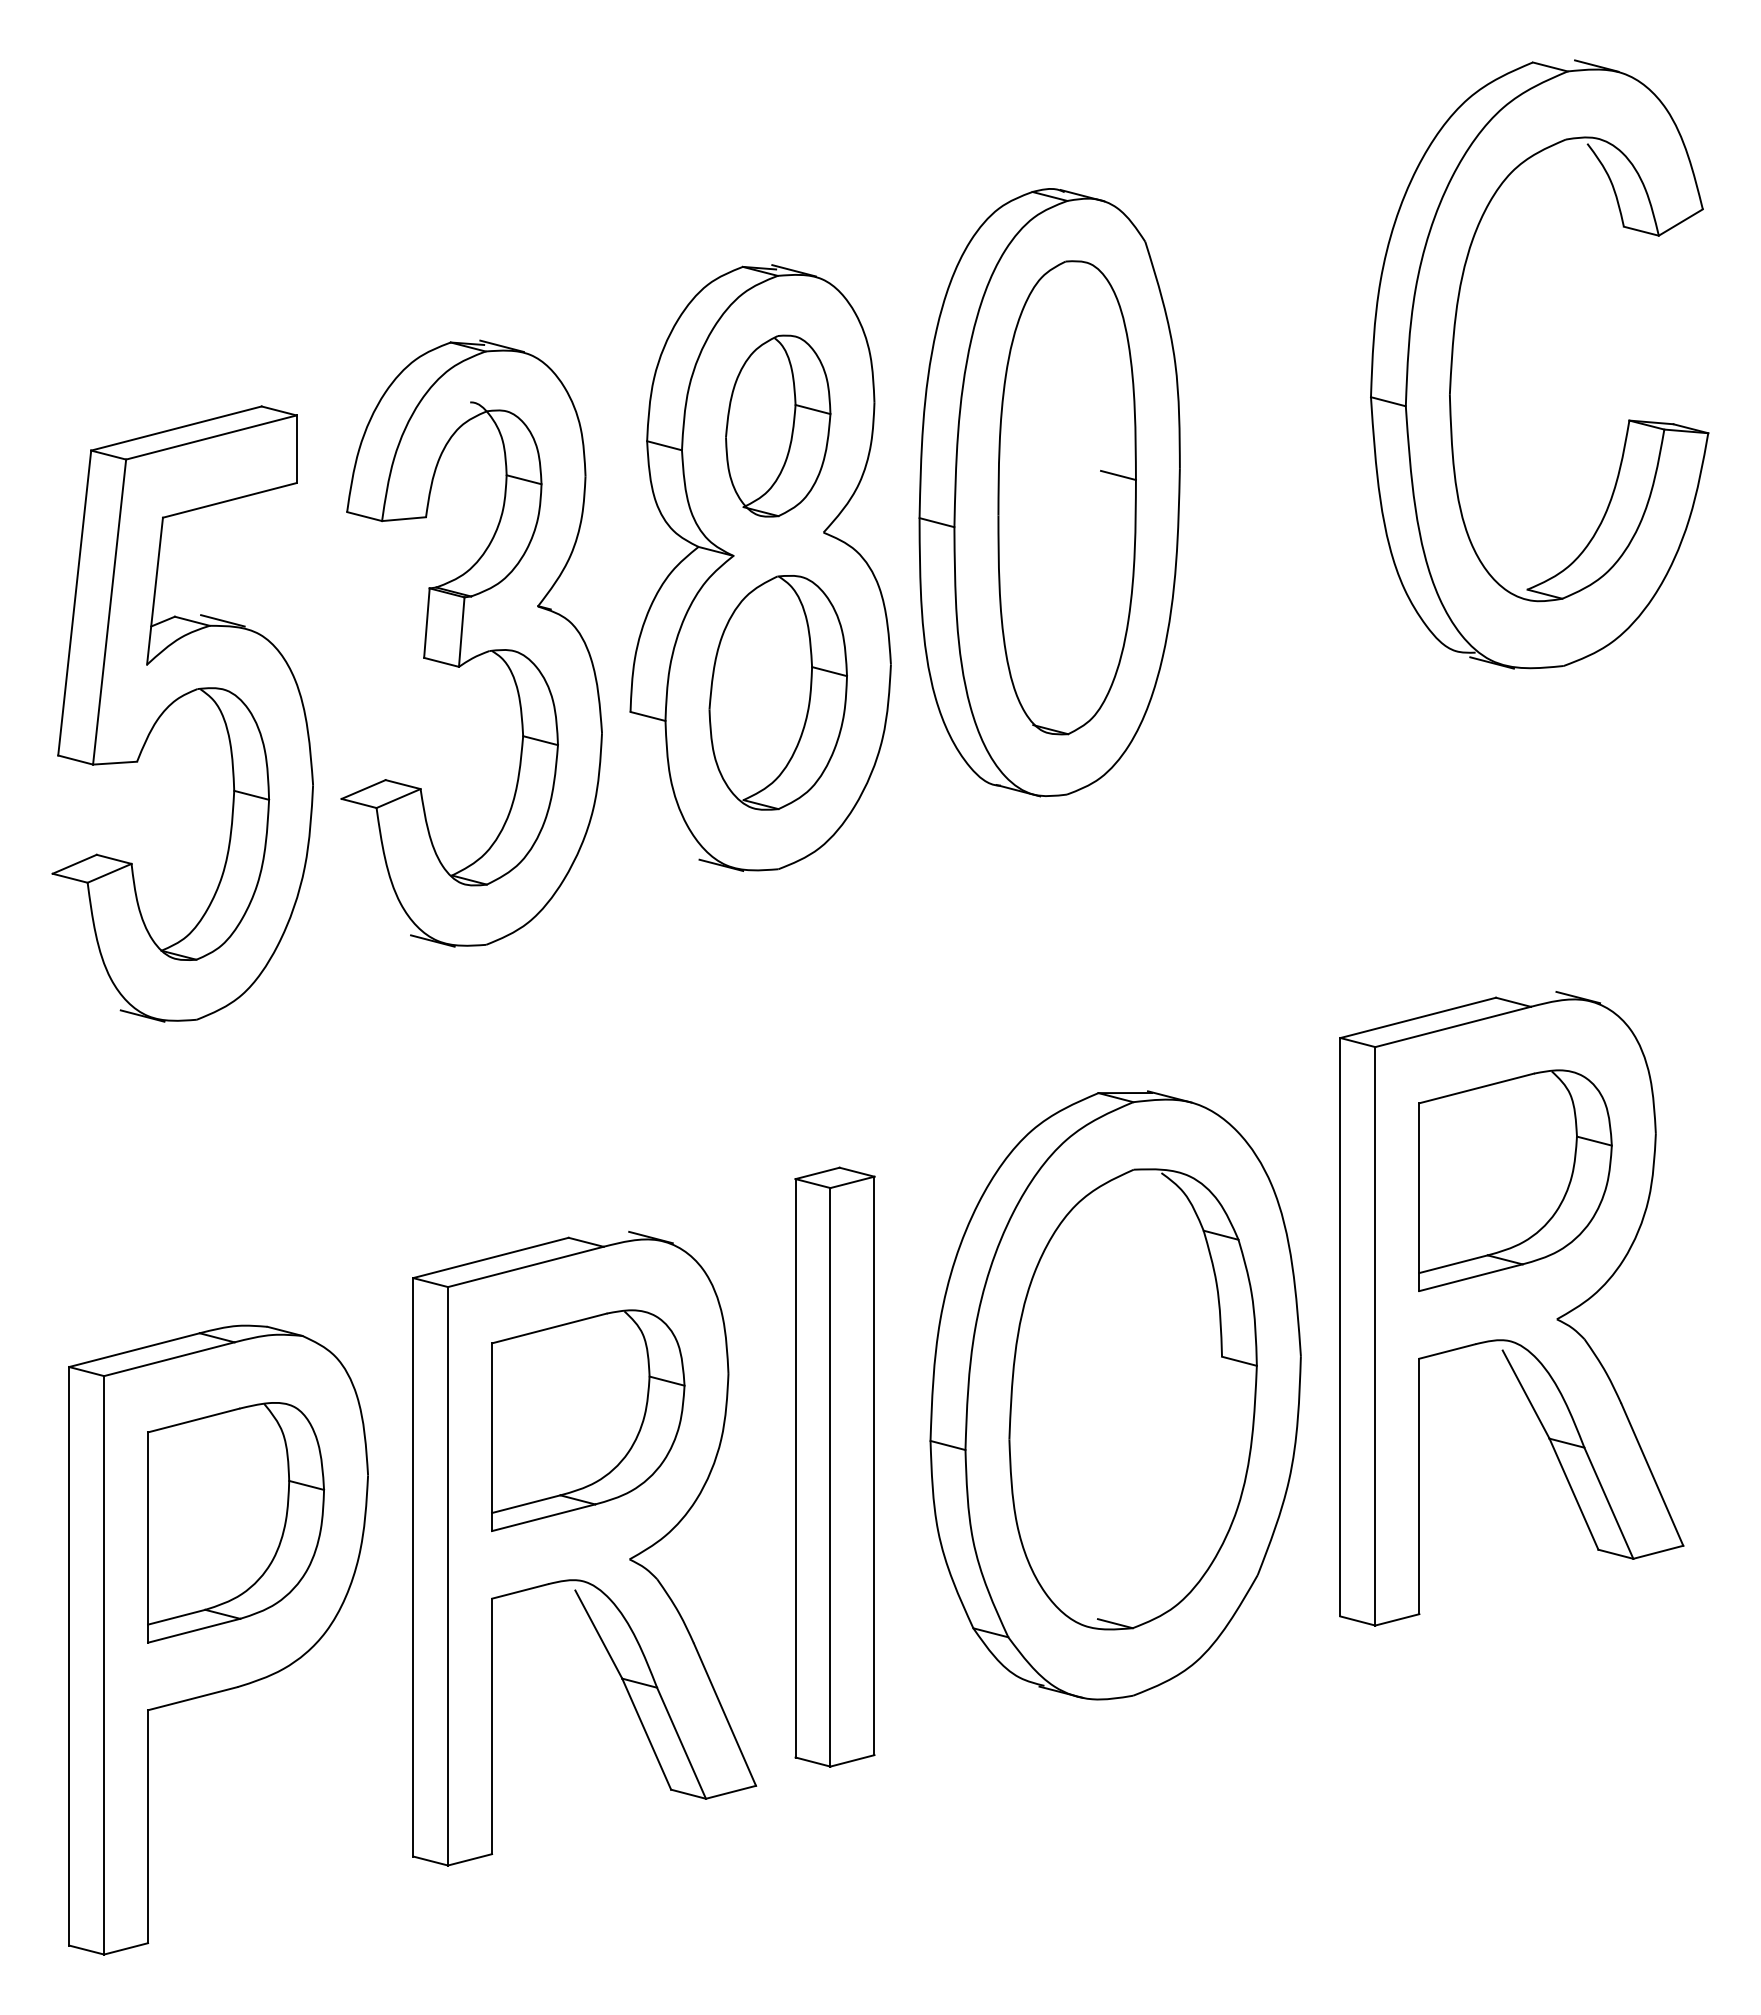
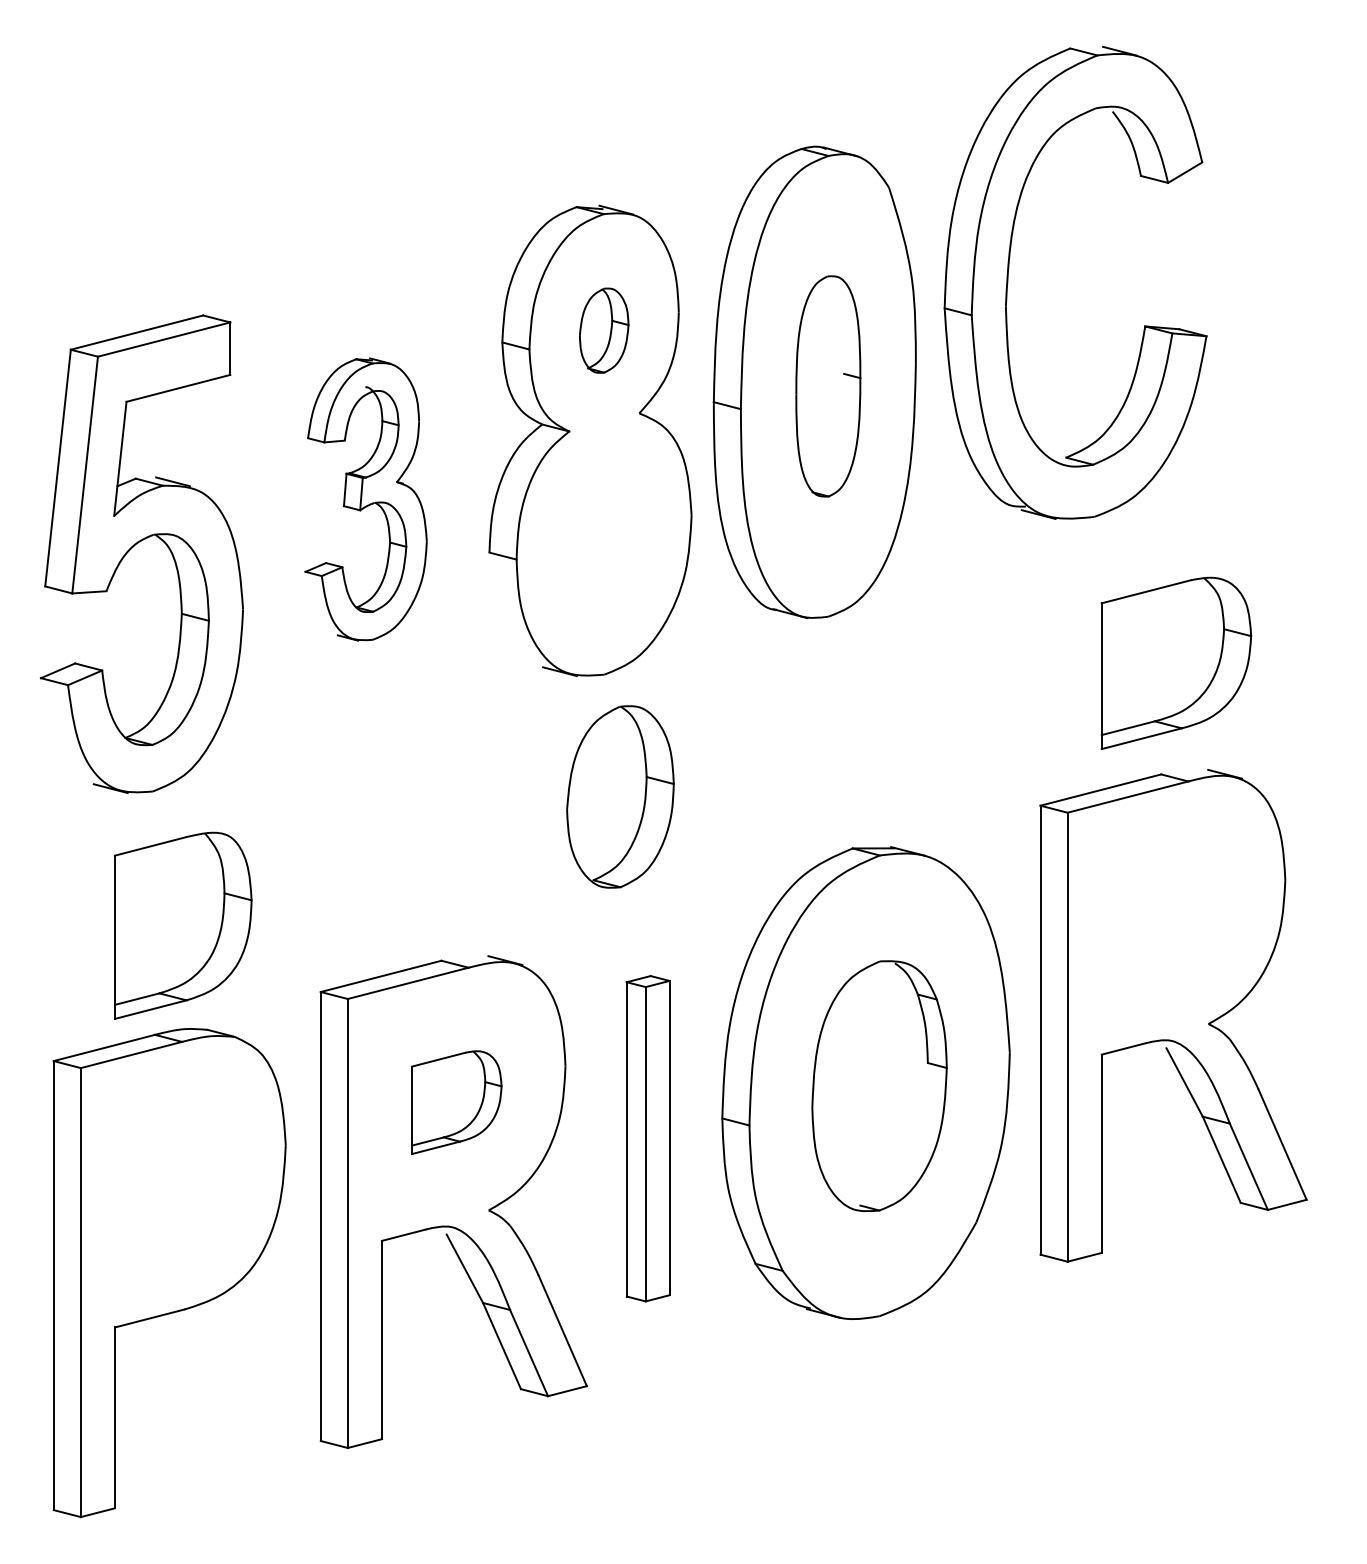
part: (1453, 355) -> (1008, 275), moved
part: (778, 425) -> (604, 330), size x0.6
part: (1066, 497) -> (827, 386), size x0.6
part: (471, 643) -> (366, 499), size x0.6
part: (777, 692) -> (619, 796), moved
part: (1515, 1180) -> (1176, 663), moved
part: (1132, 1399) -> (879, 1086), size x0.7
part: (588, 1420) -> (456, 1102), size x0.6
part: (834, 1466) -> (647, 1138), size x0.7
part: (236, 1522) -> (183, 925), moved

